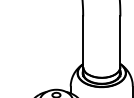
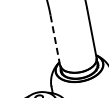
line: (83, 42) -> (55, 40), solid -> dashed

